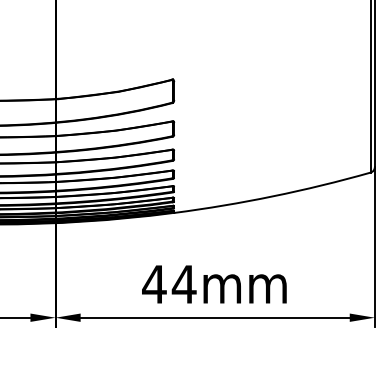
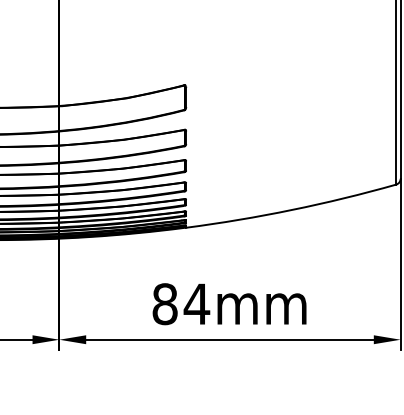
text: (153, 284) -> (164, 304), 44mm -> 84mm

